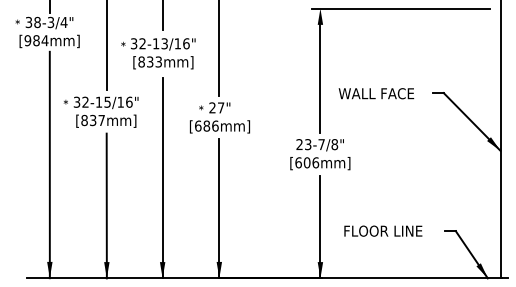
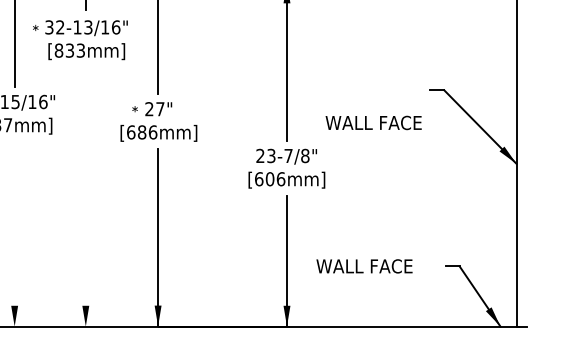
text: (376, 93) -> (373, 122), moved
line: (162, 177) -> (85, 197), removed
line: (106, 205) -> (14, 233), removed
text: (382, 230) -> (366, 265), FLOOR LINE -> WALL FACE

